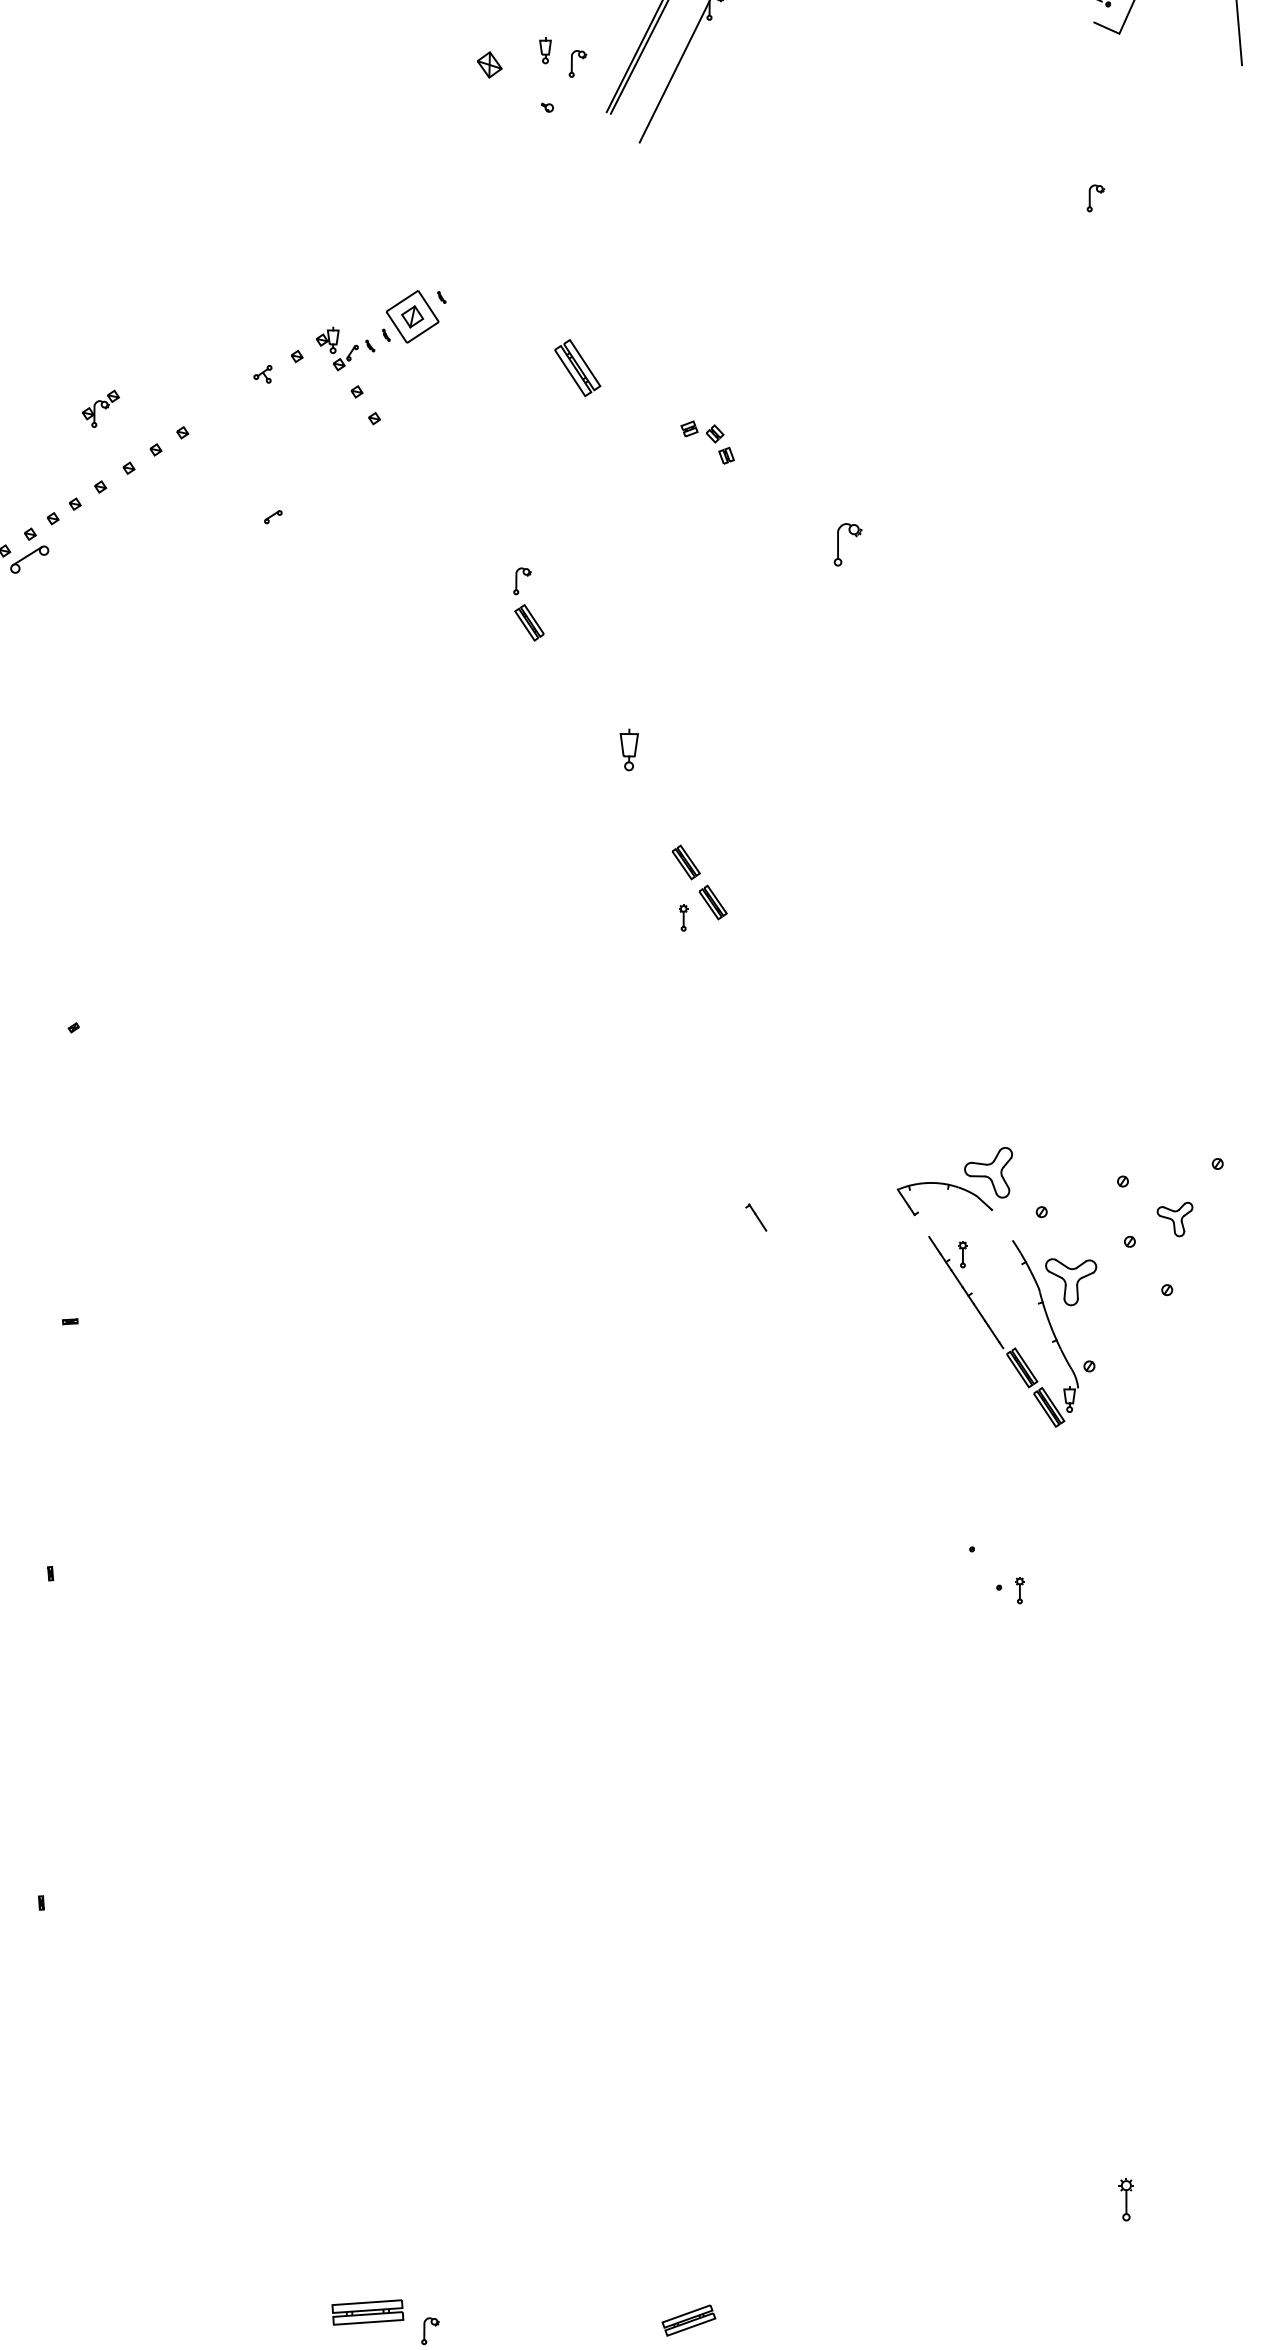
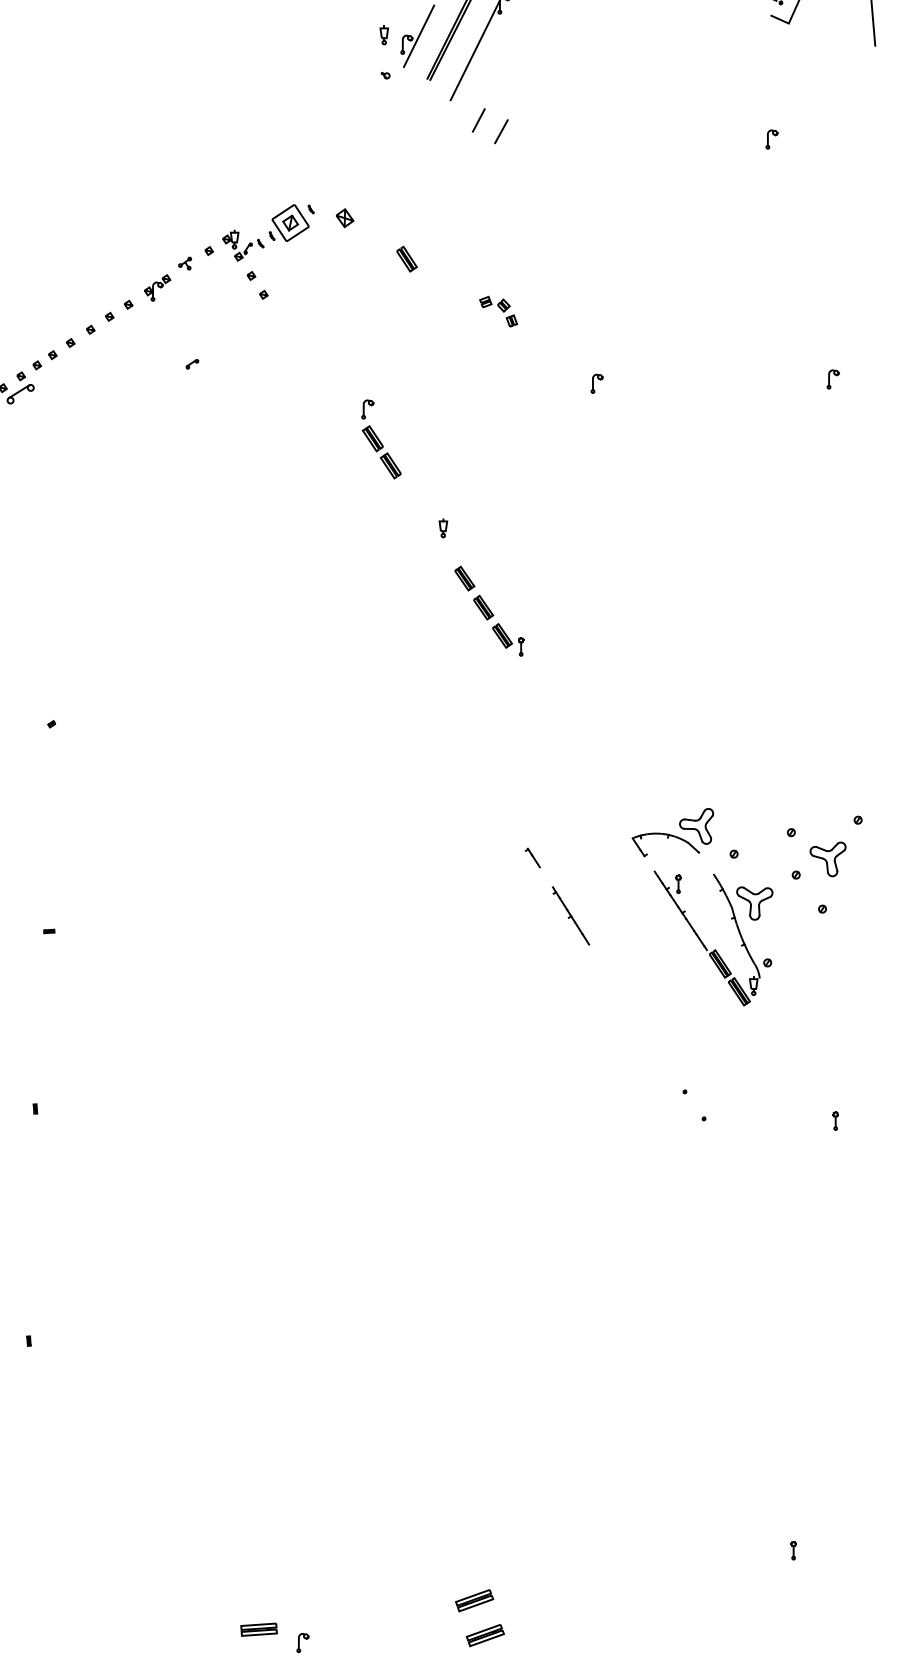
line: (594, 51) -> (418, 36), added
part: (489, 64) -> (344, 217), moved
line: (679, 171) -> (478, 120), added
line: (711, 187) -> (501, 131), added
part: (577, 367) -> (406, 258), size x0.62
part: (100, 408) -> (157, 287), moved
part: (1182, 538) -> (833, 379), added
part: (847, 544) -> (597, 383), size x0.62
part: (554, 661) -> (390, 466), added
part: (629, 749) -> (443, 528), size x0.62
part: (659, 820) -> (464, 578), added
part: (683, 917) -> (521, 646), moved
part: (1174, 1219) -> (827, 859), size x1.43
part: (810, 1299) -> (571, 915), added
part: (1019, 1590) -> (835, 1120), moved
part: (1125, 2199) -> (793, 1550), size x0.62
part: (673, 2271) -> (474, 1600), added
part: (367, 2311) -> (258, 1629), size x0.71

